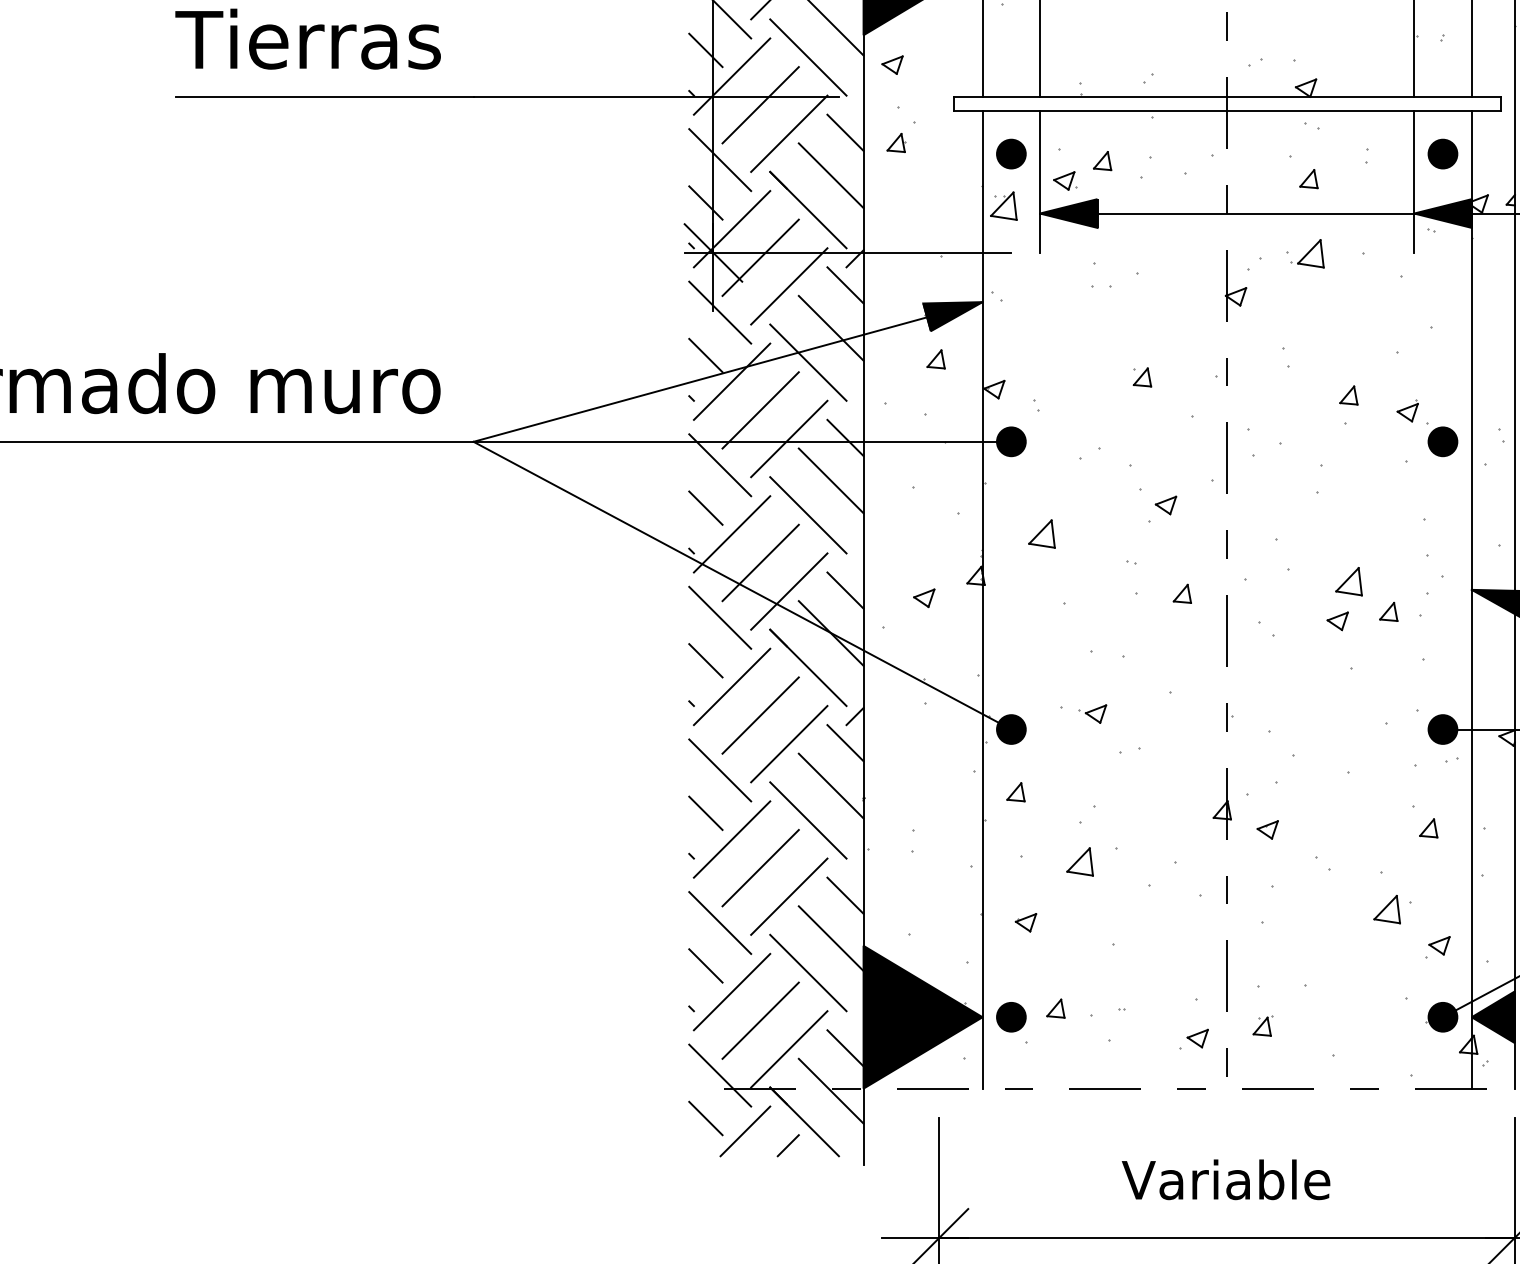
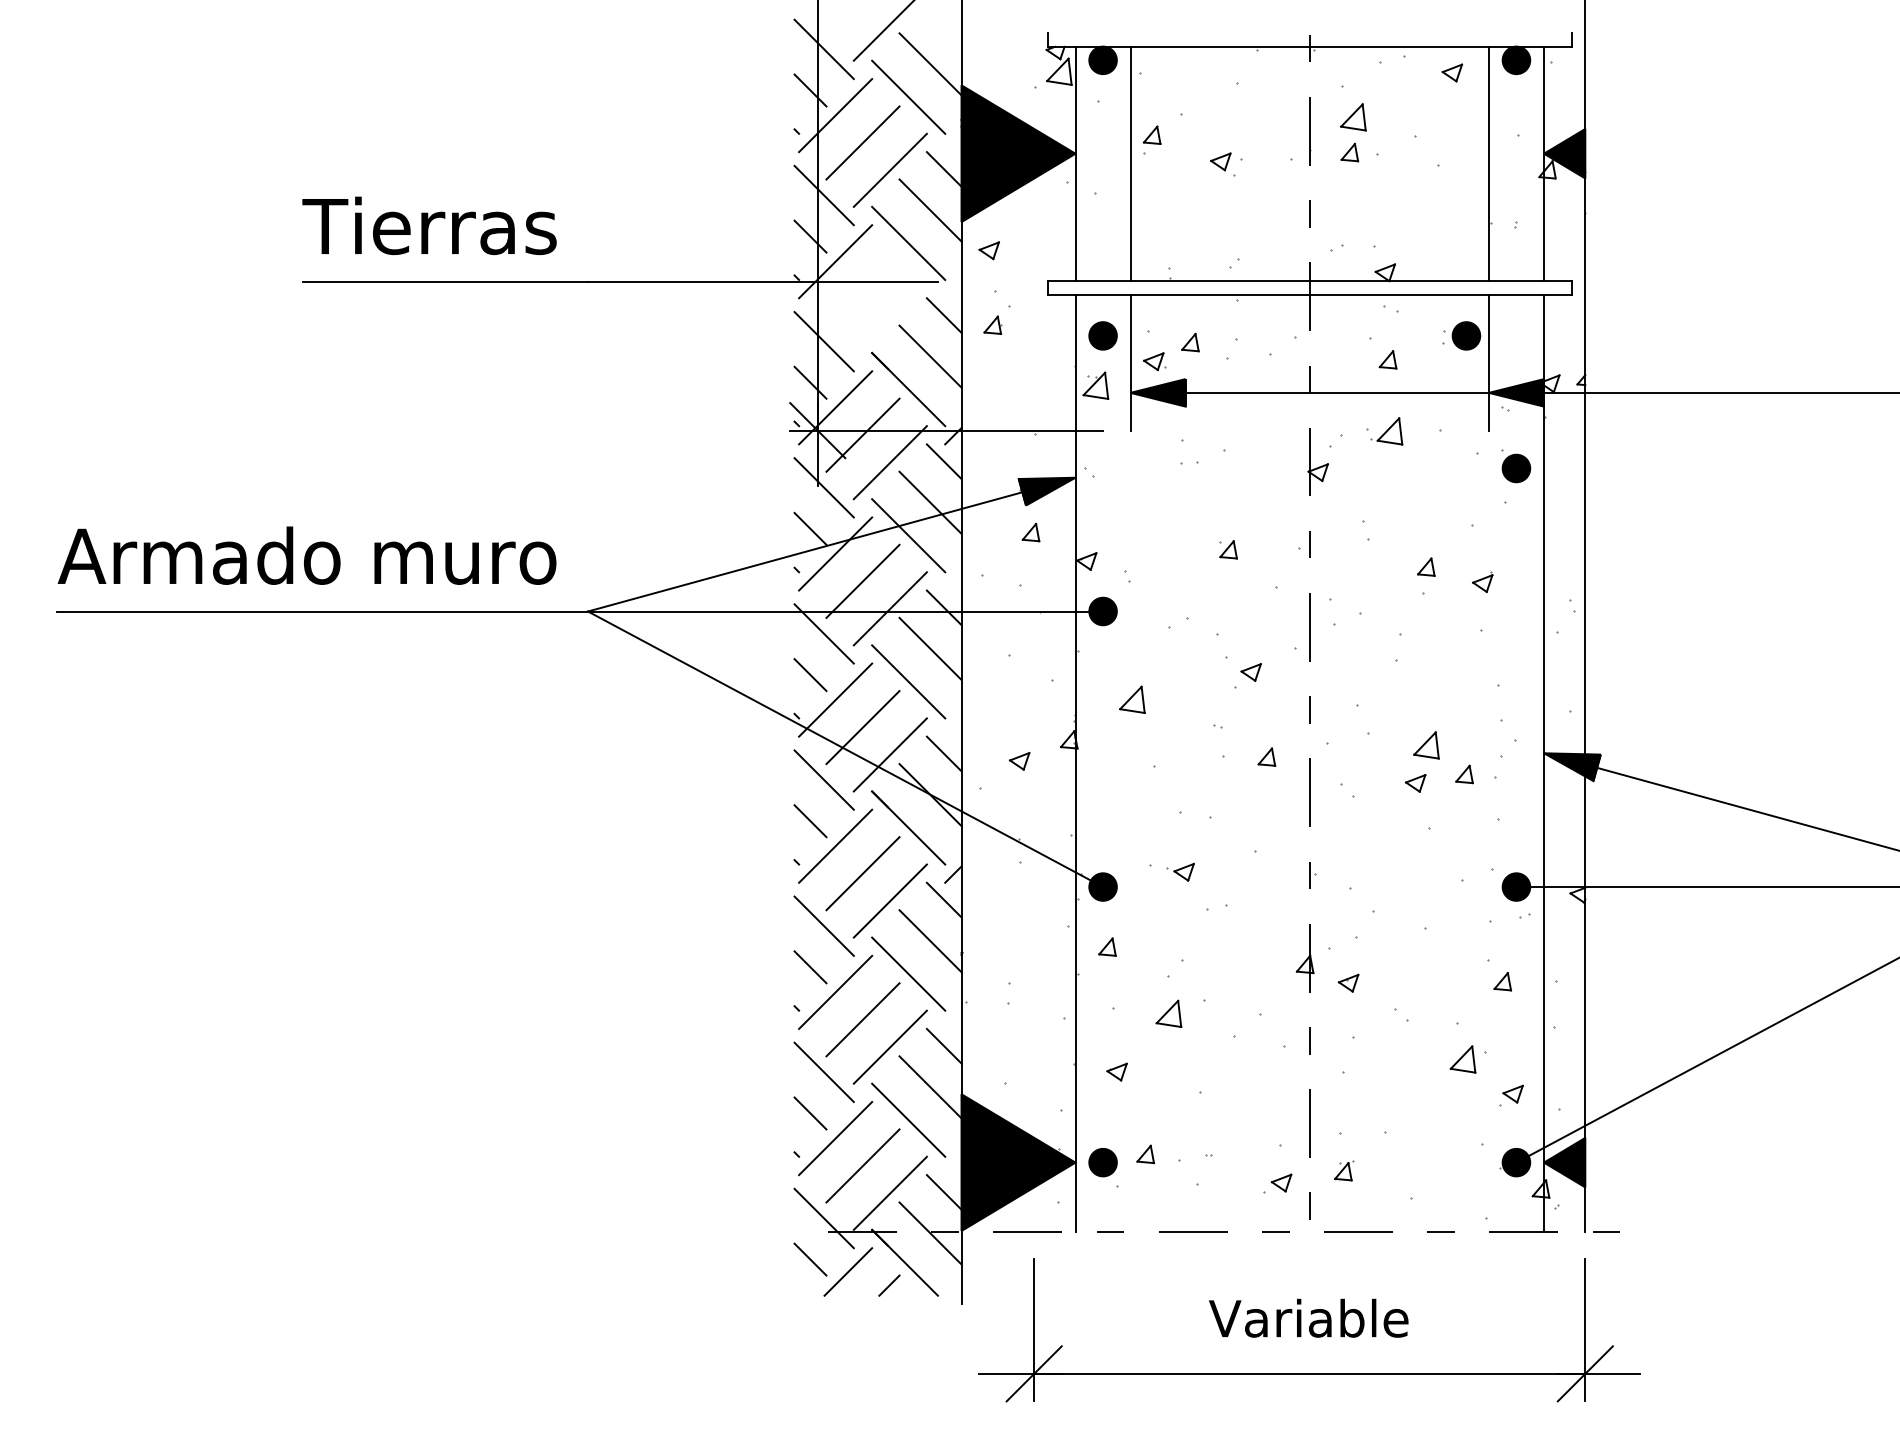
line: (760, 104) -> (862, 288), removed
line: (788, 133) -> (889, 316), removed
part: (1443, 153) -> (1466, 335), moved
part: (1443, 439) -> (1516, 466), moved

